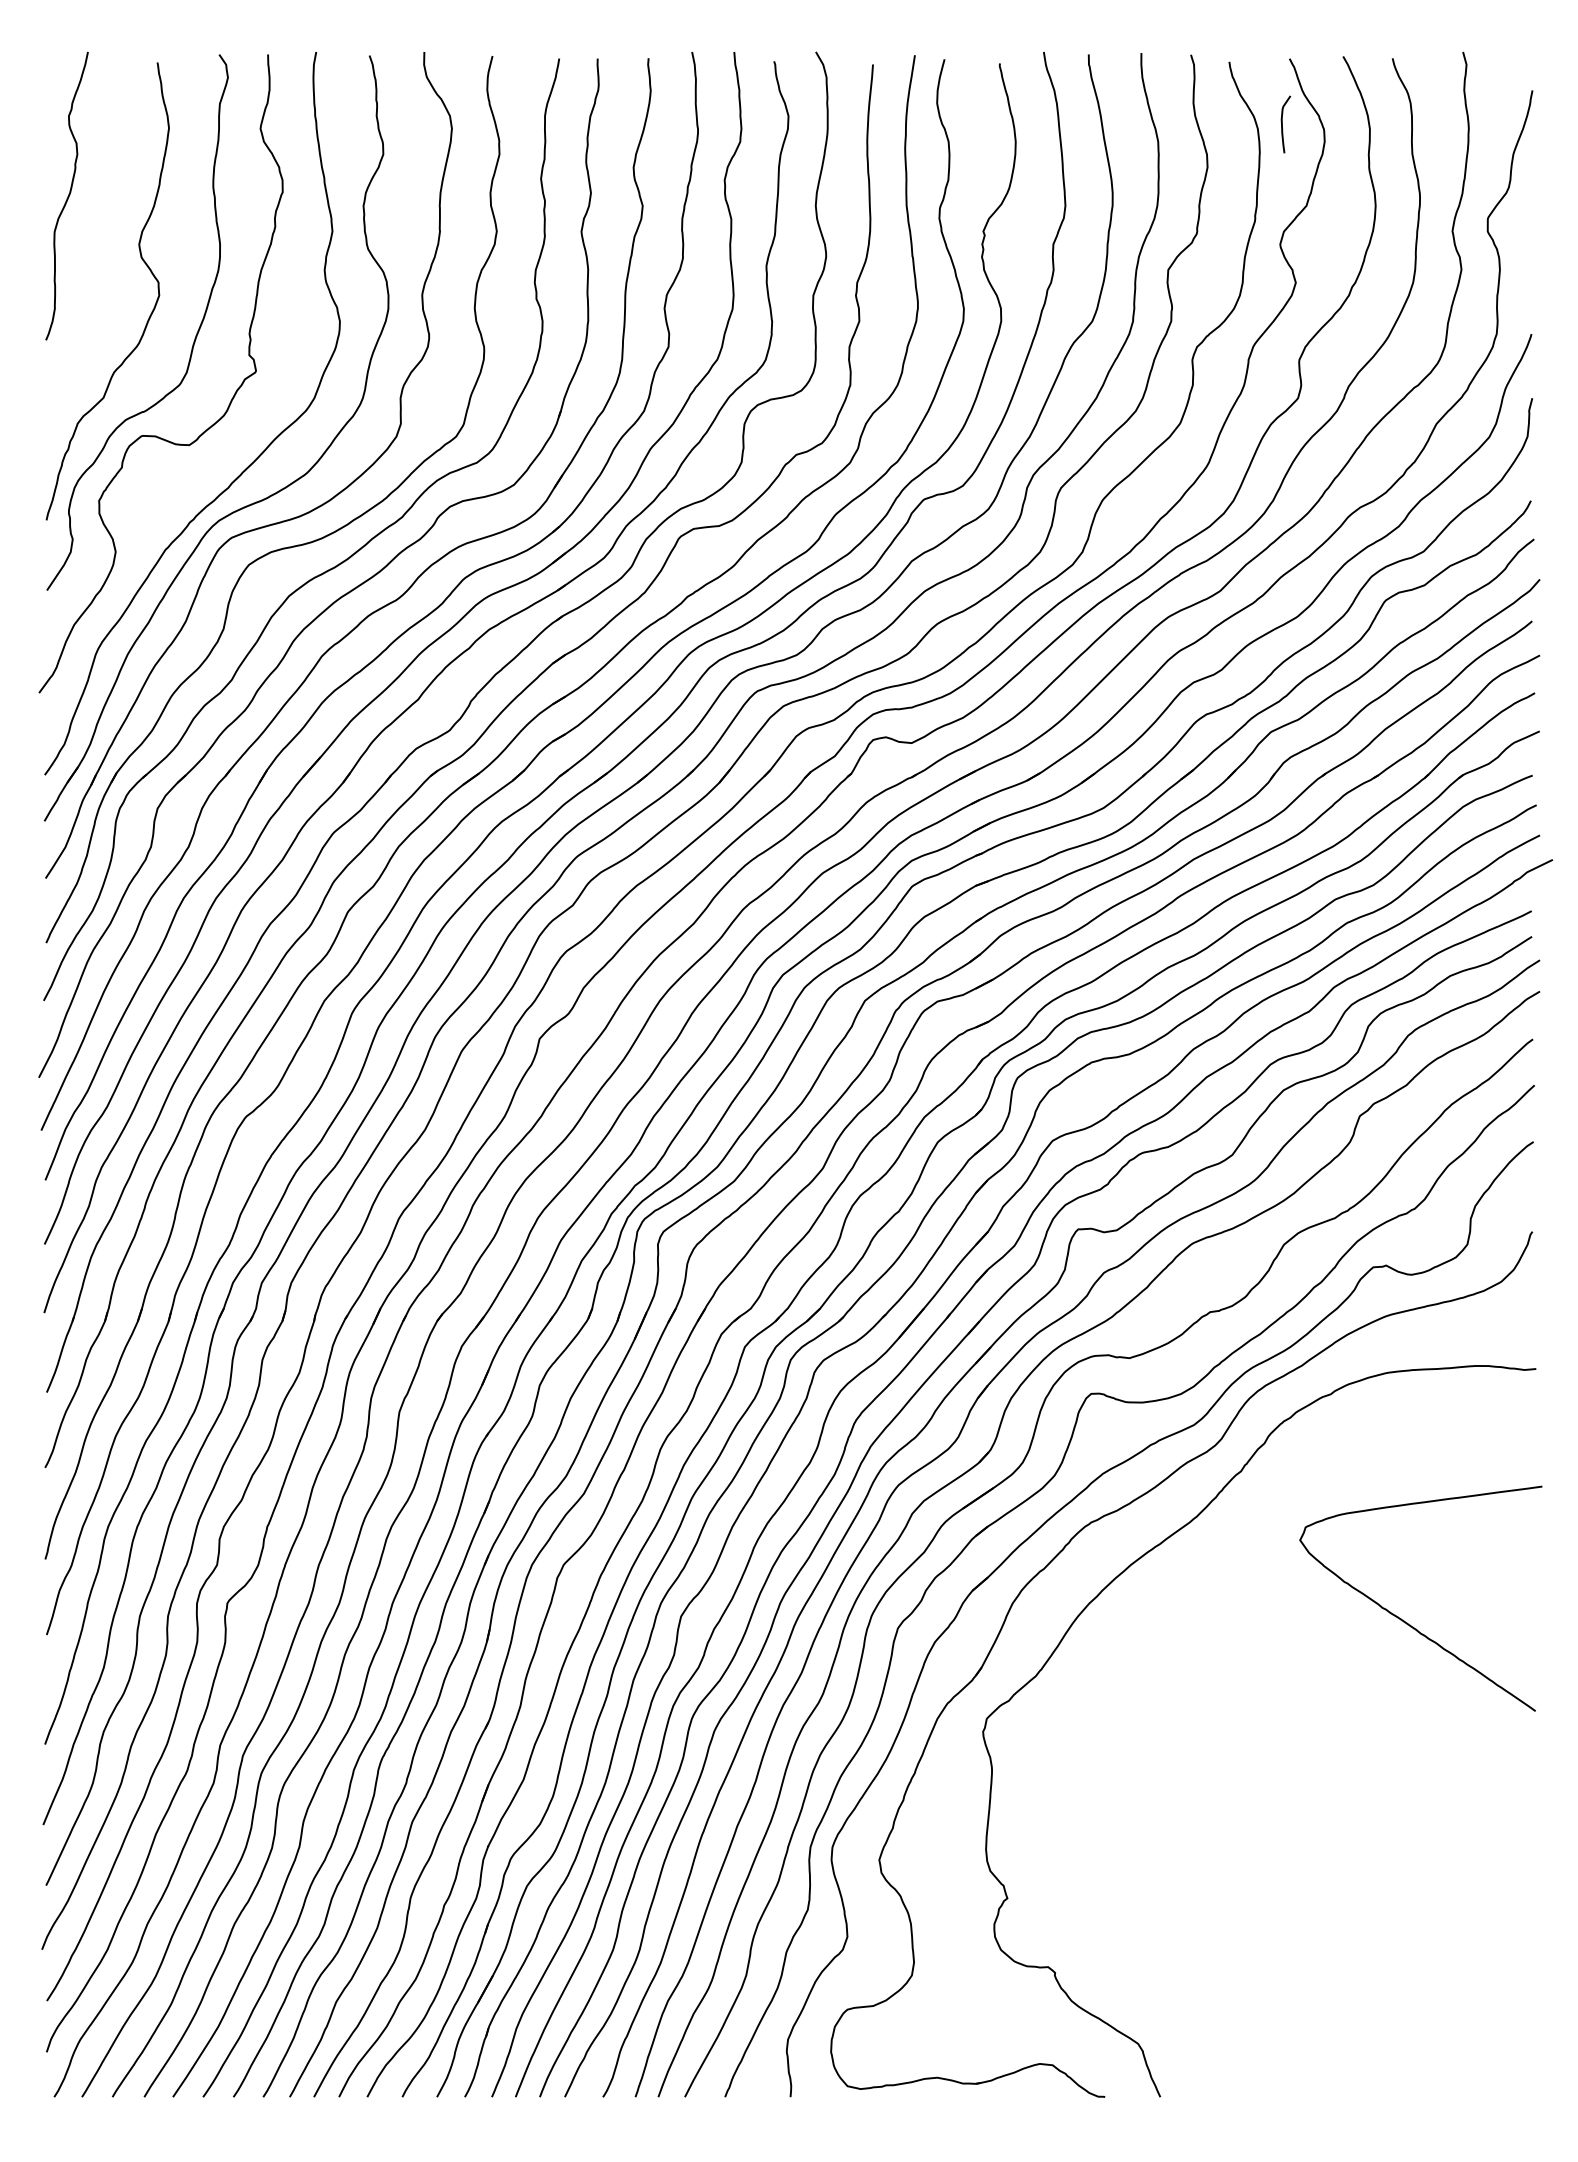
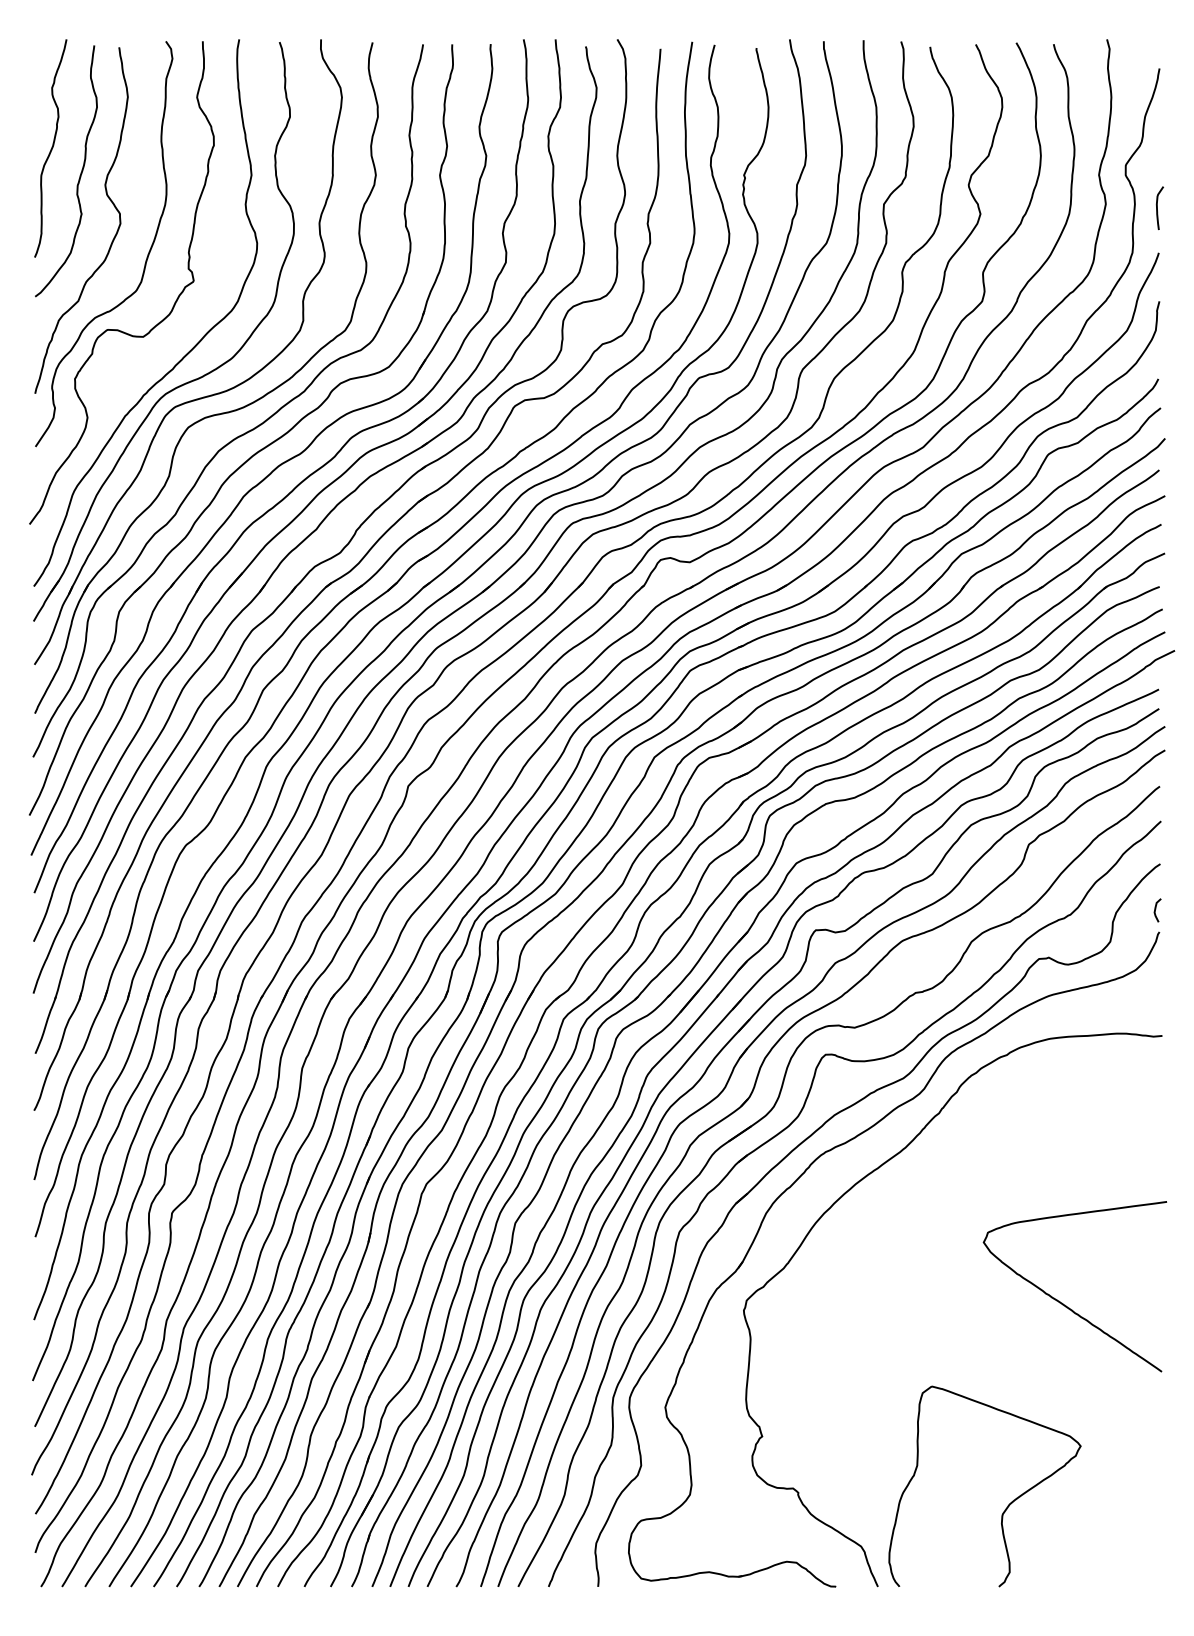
curve: (1282, 124) -> (1157, 208), moved
curve: (105, 231) -> (79, 175), added
curve: (1528, 1201) -> (1156, 909), added
curve: (1404, 1619) -> (1062, 1302), moved
curve: (1331, 1989) -> (1007, 1505), added

